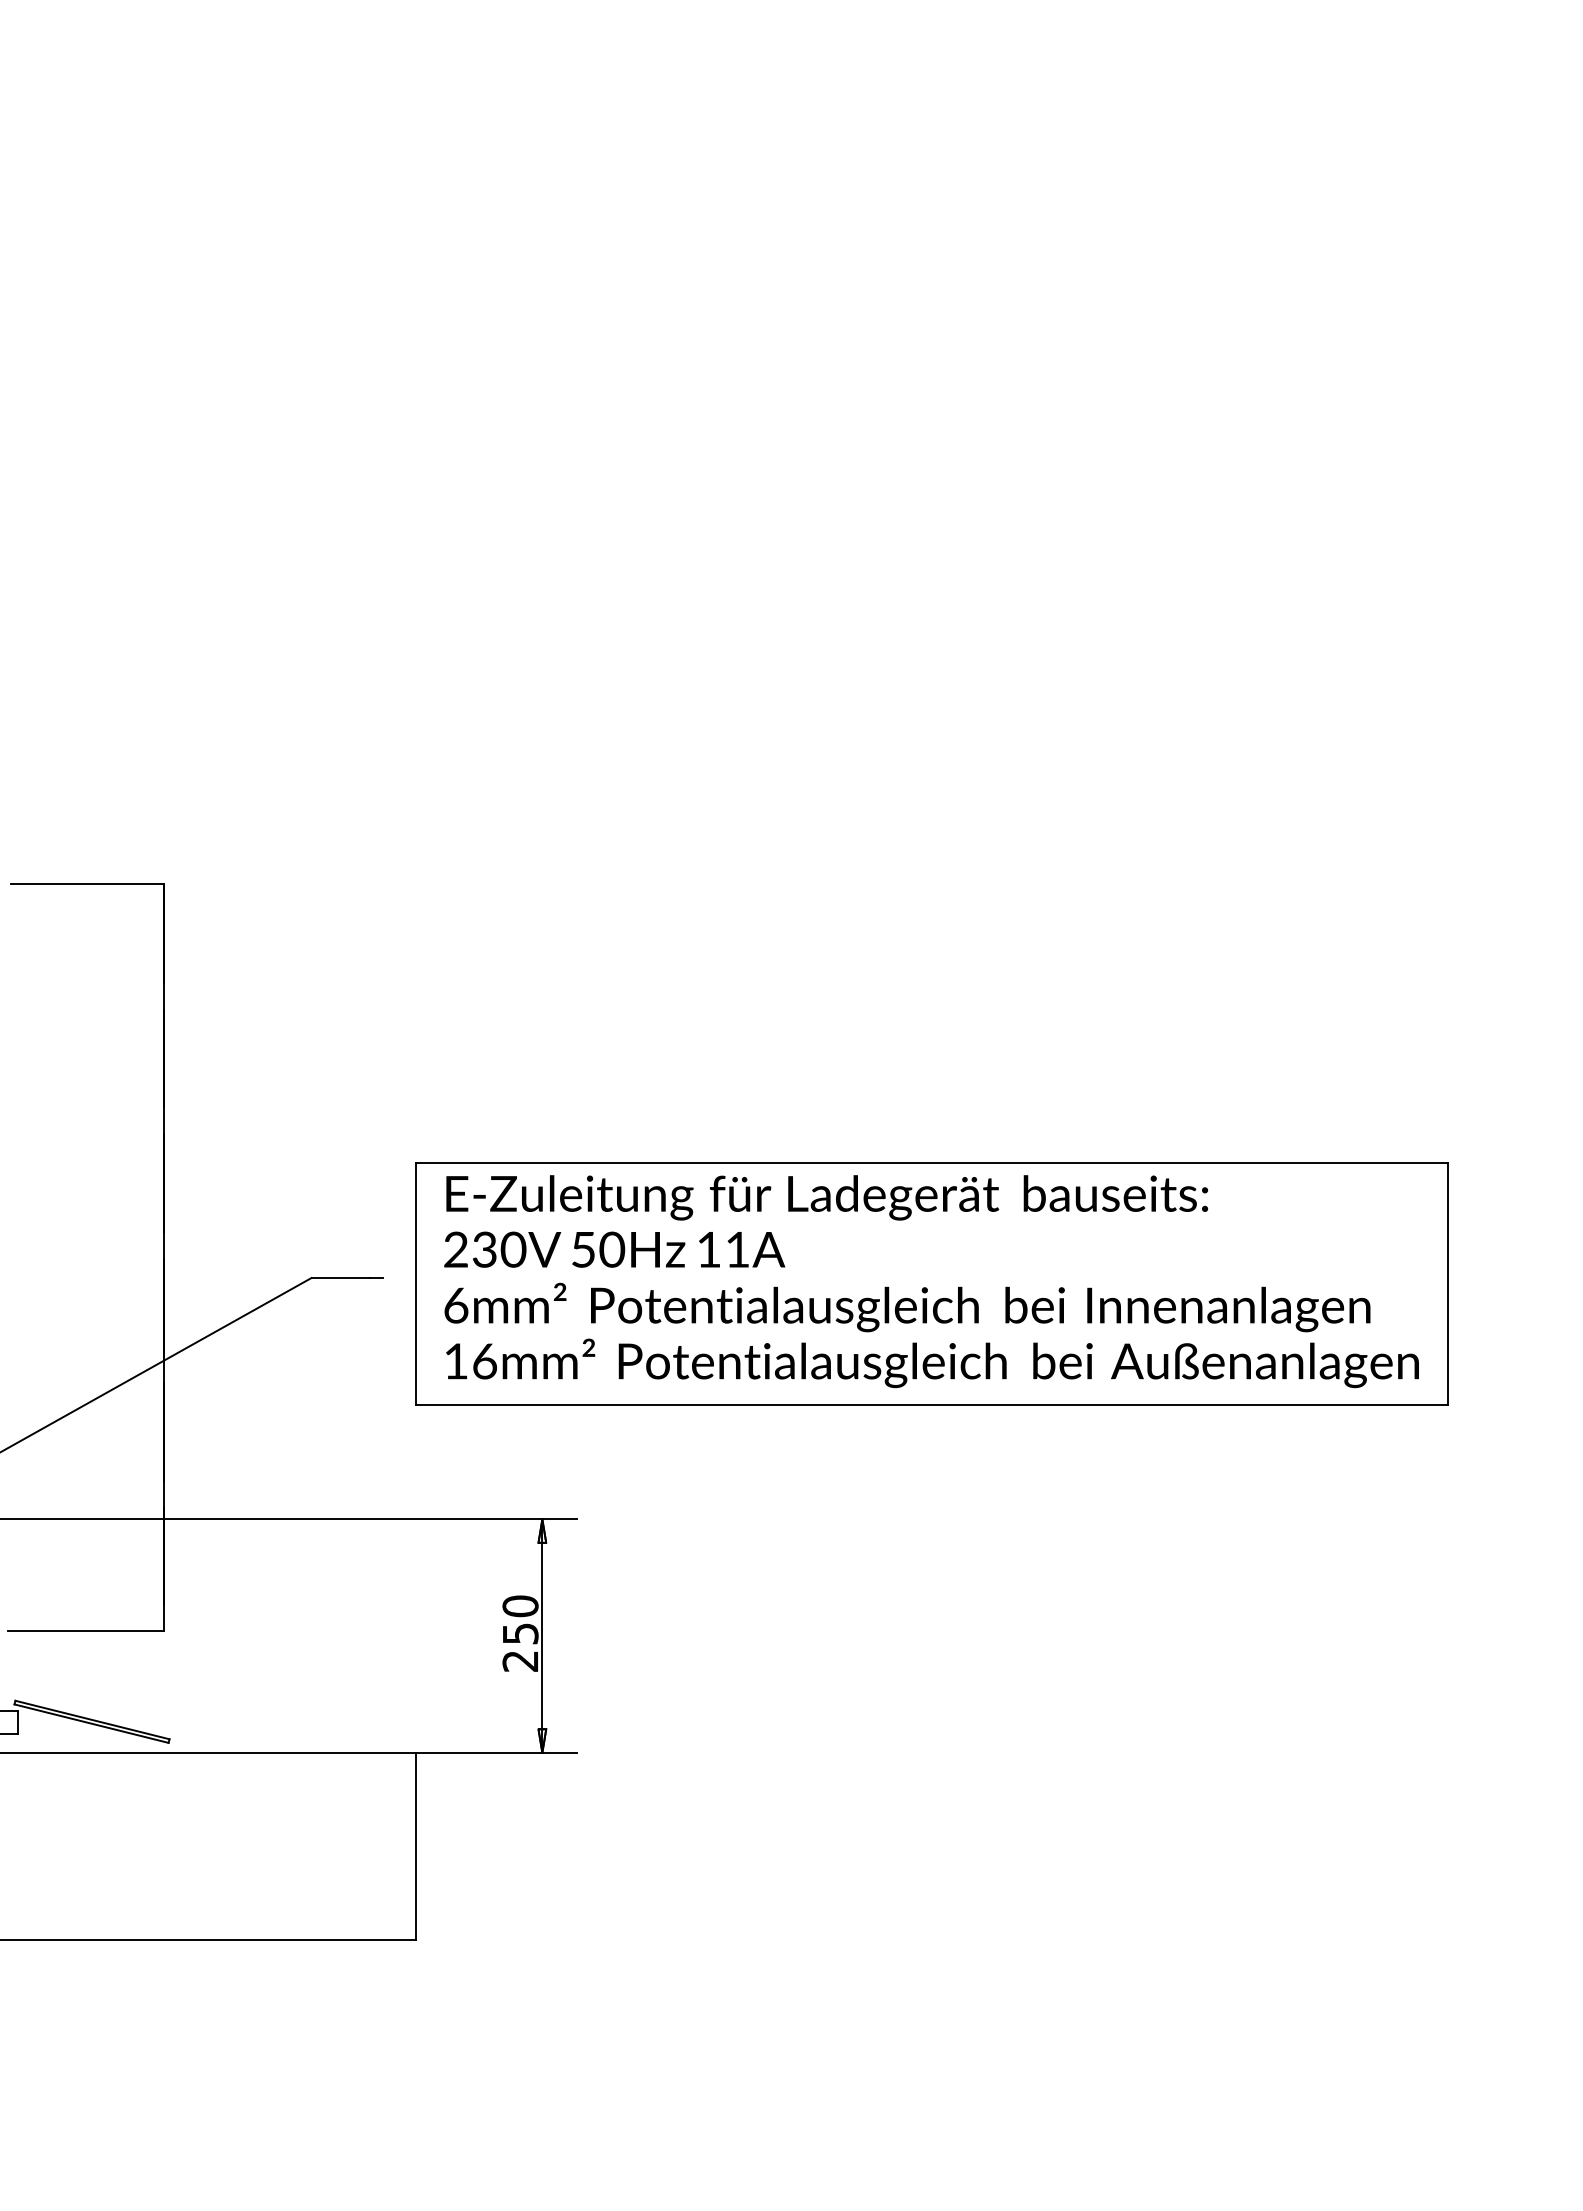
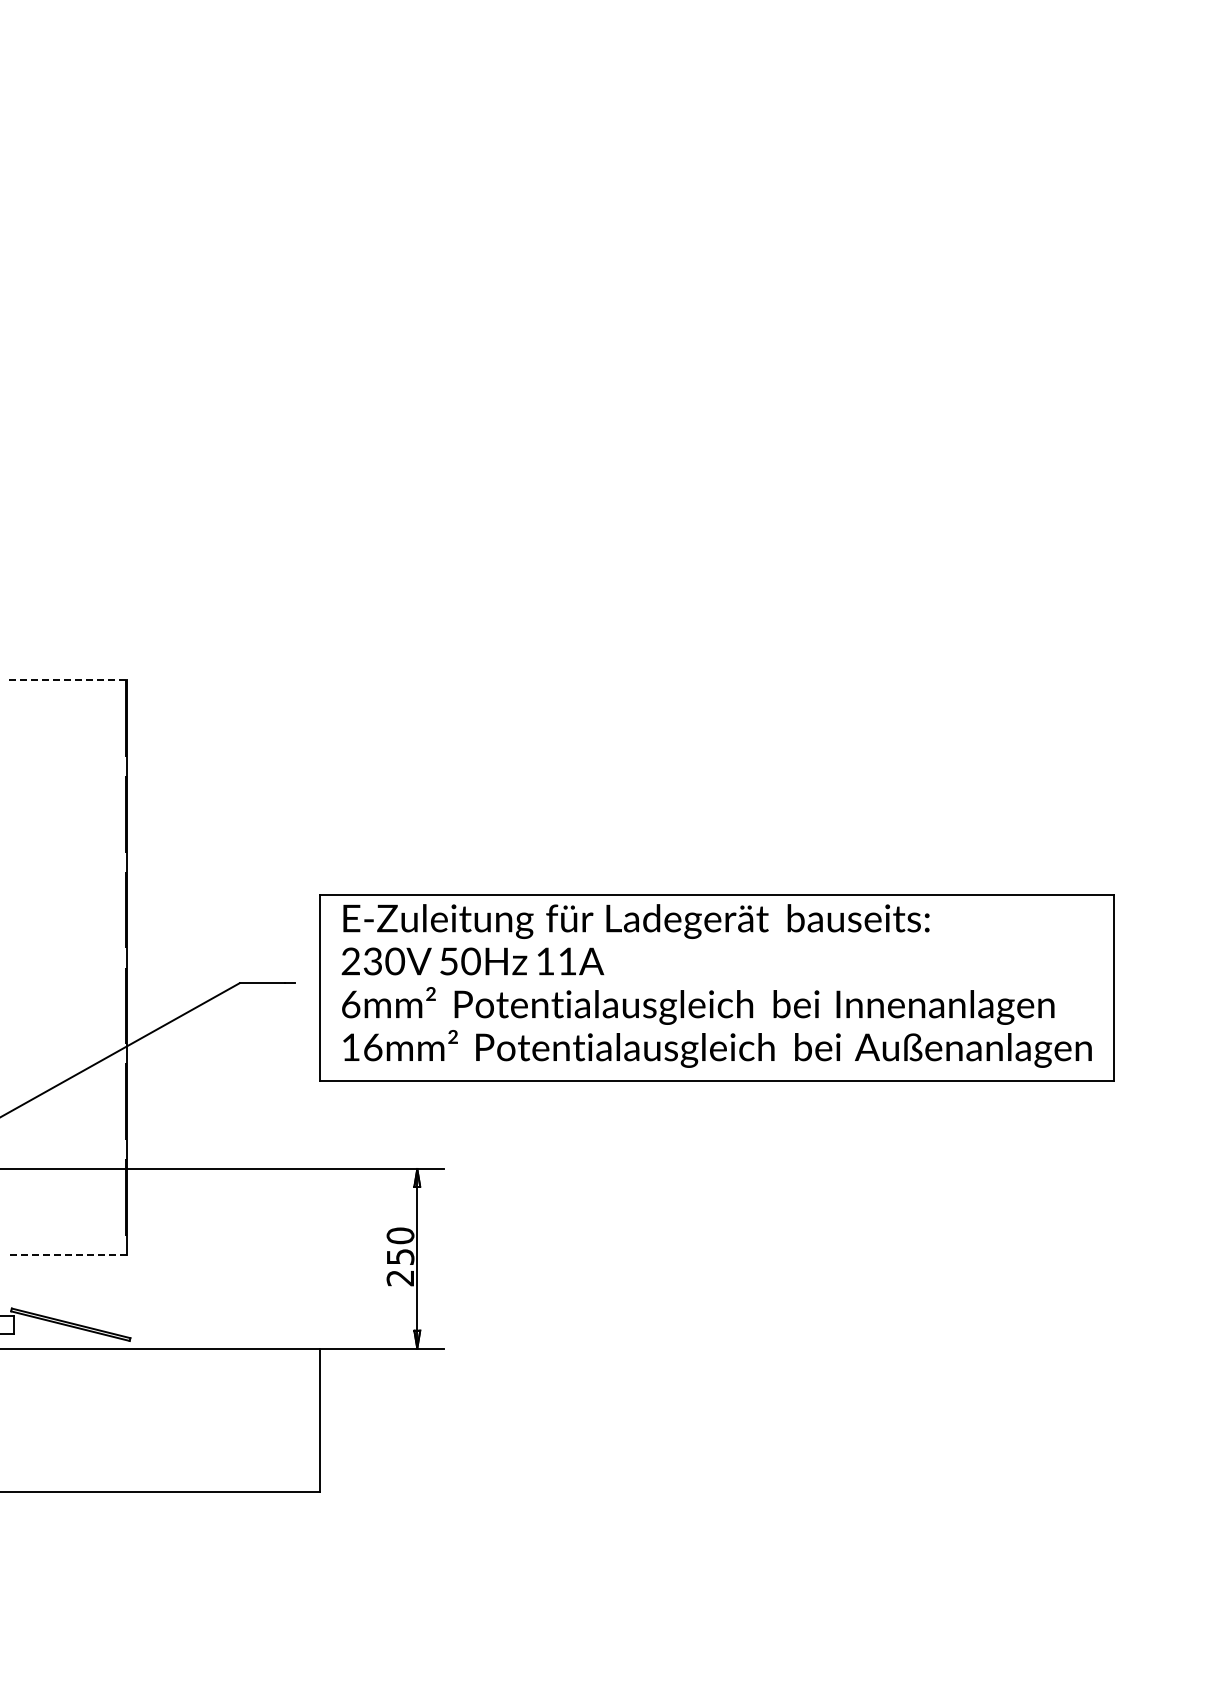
line: (87, 884) -> (67, 680), solid -> dashed
line: (85, 1630) -> (65, 1254), solid -> dashed

